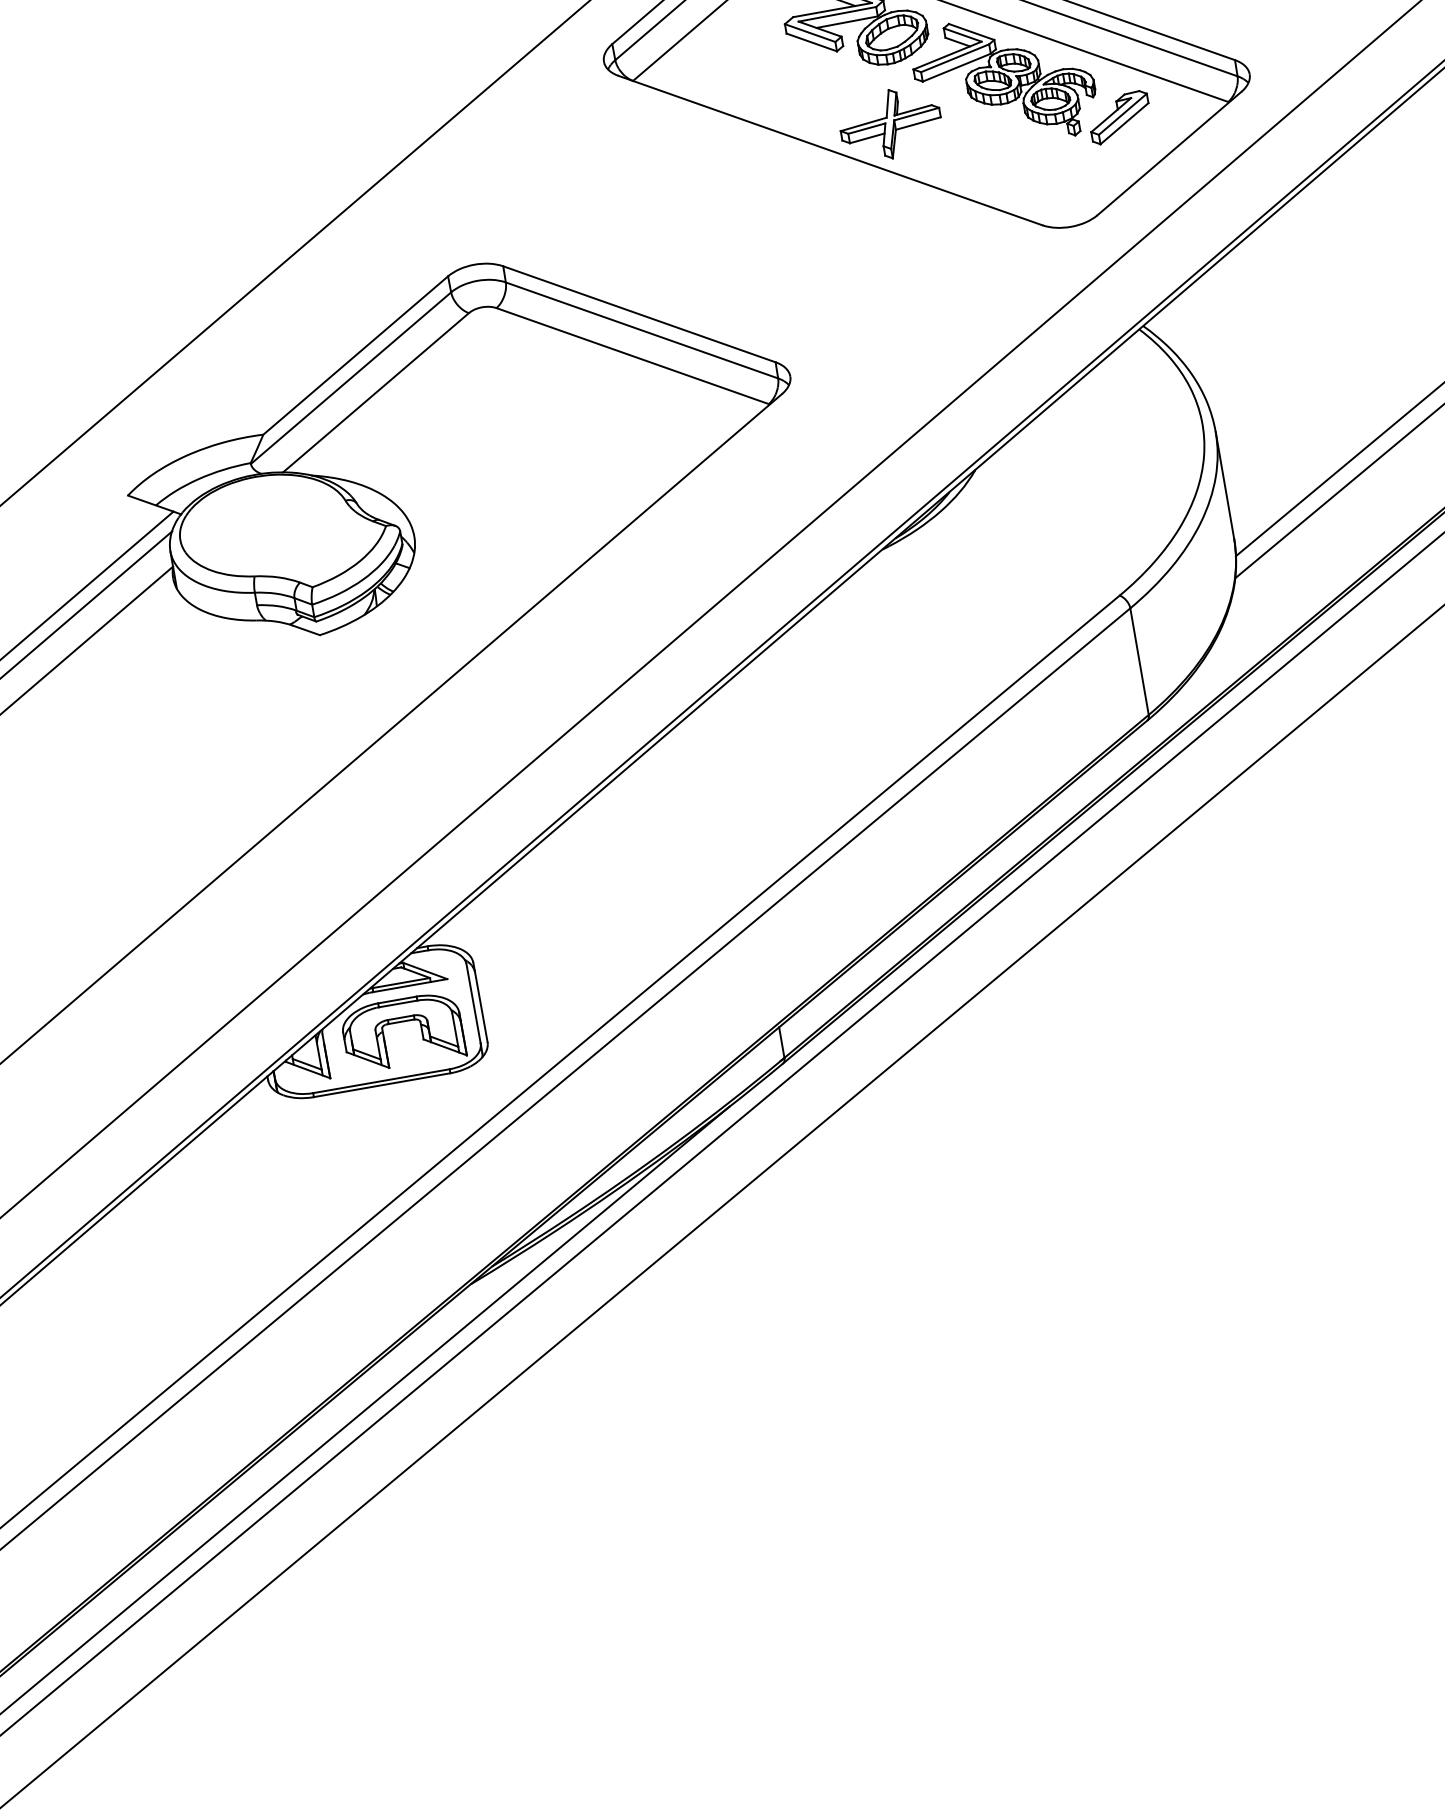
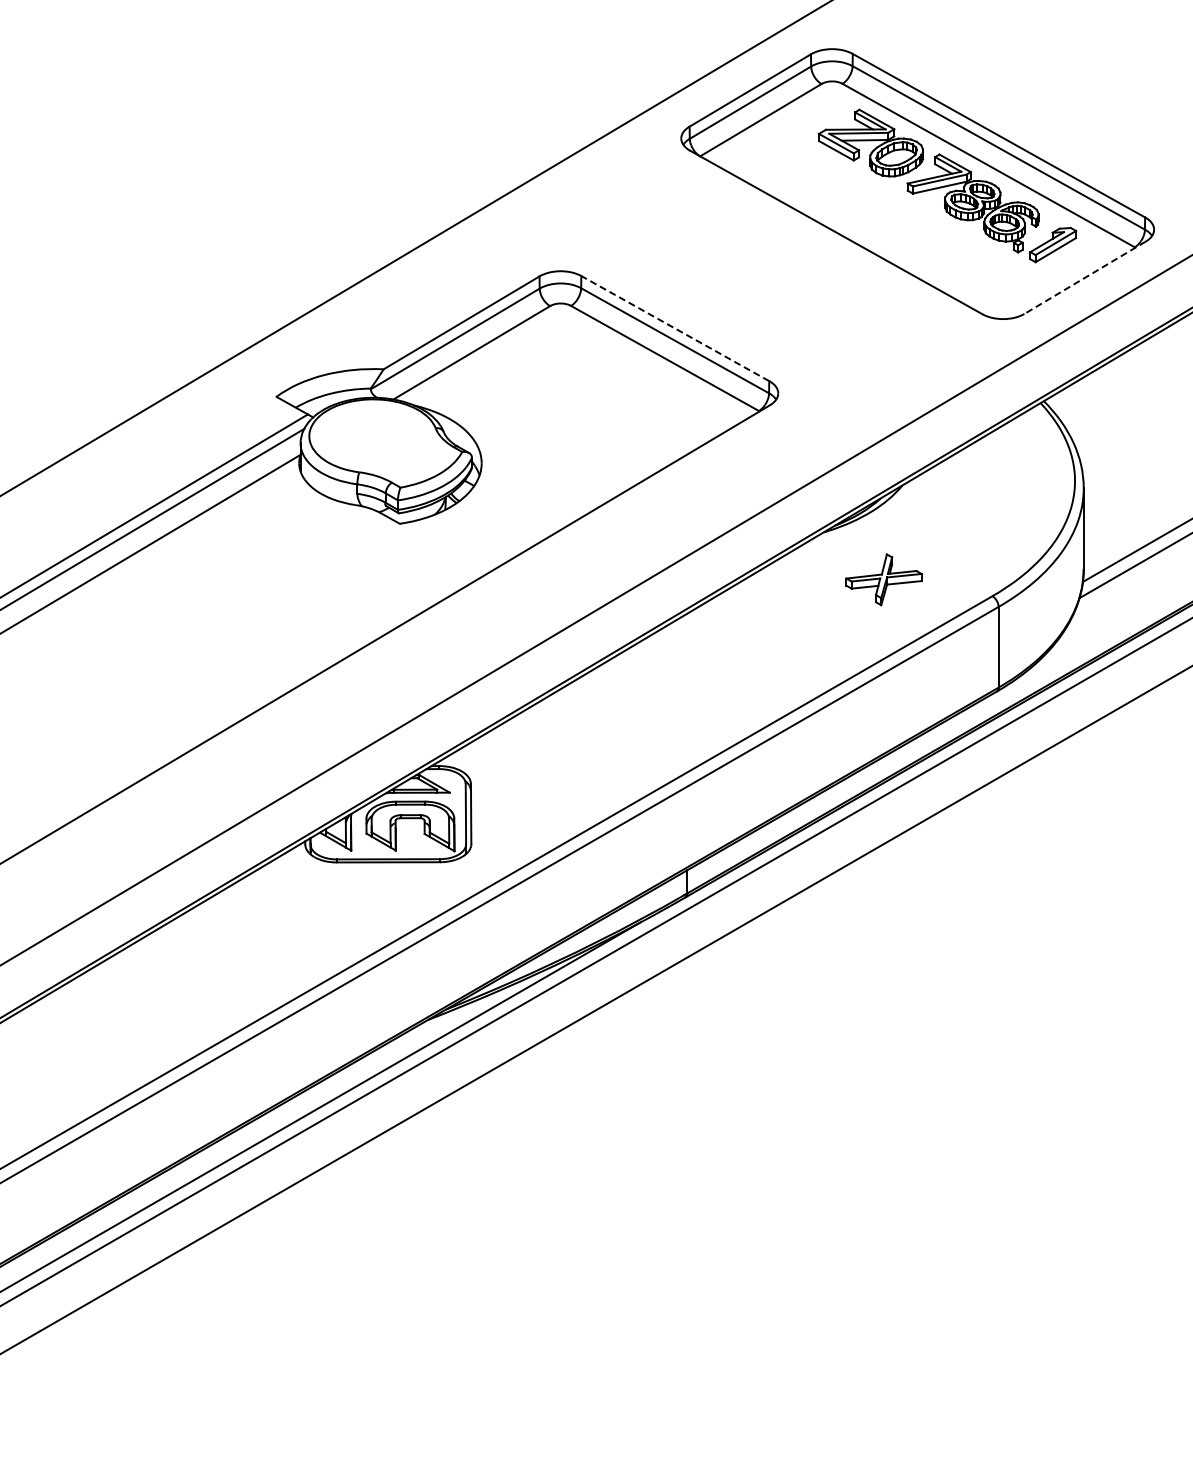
part: (889, 123) -> (883, 579), moved
line: (1169, 153) -> (1085, 277), solid -> dashed
line: (639, 314) -> (675, 328), solid -> dashed

